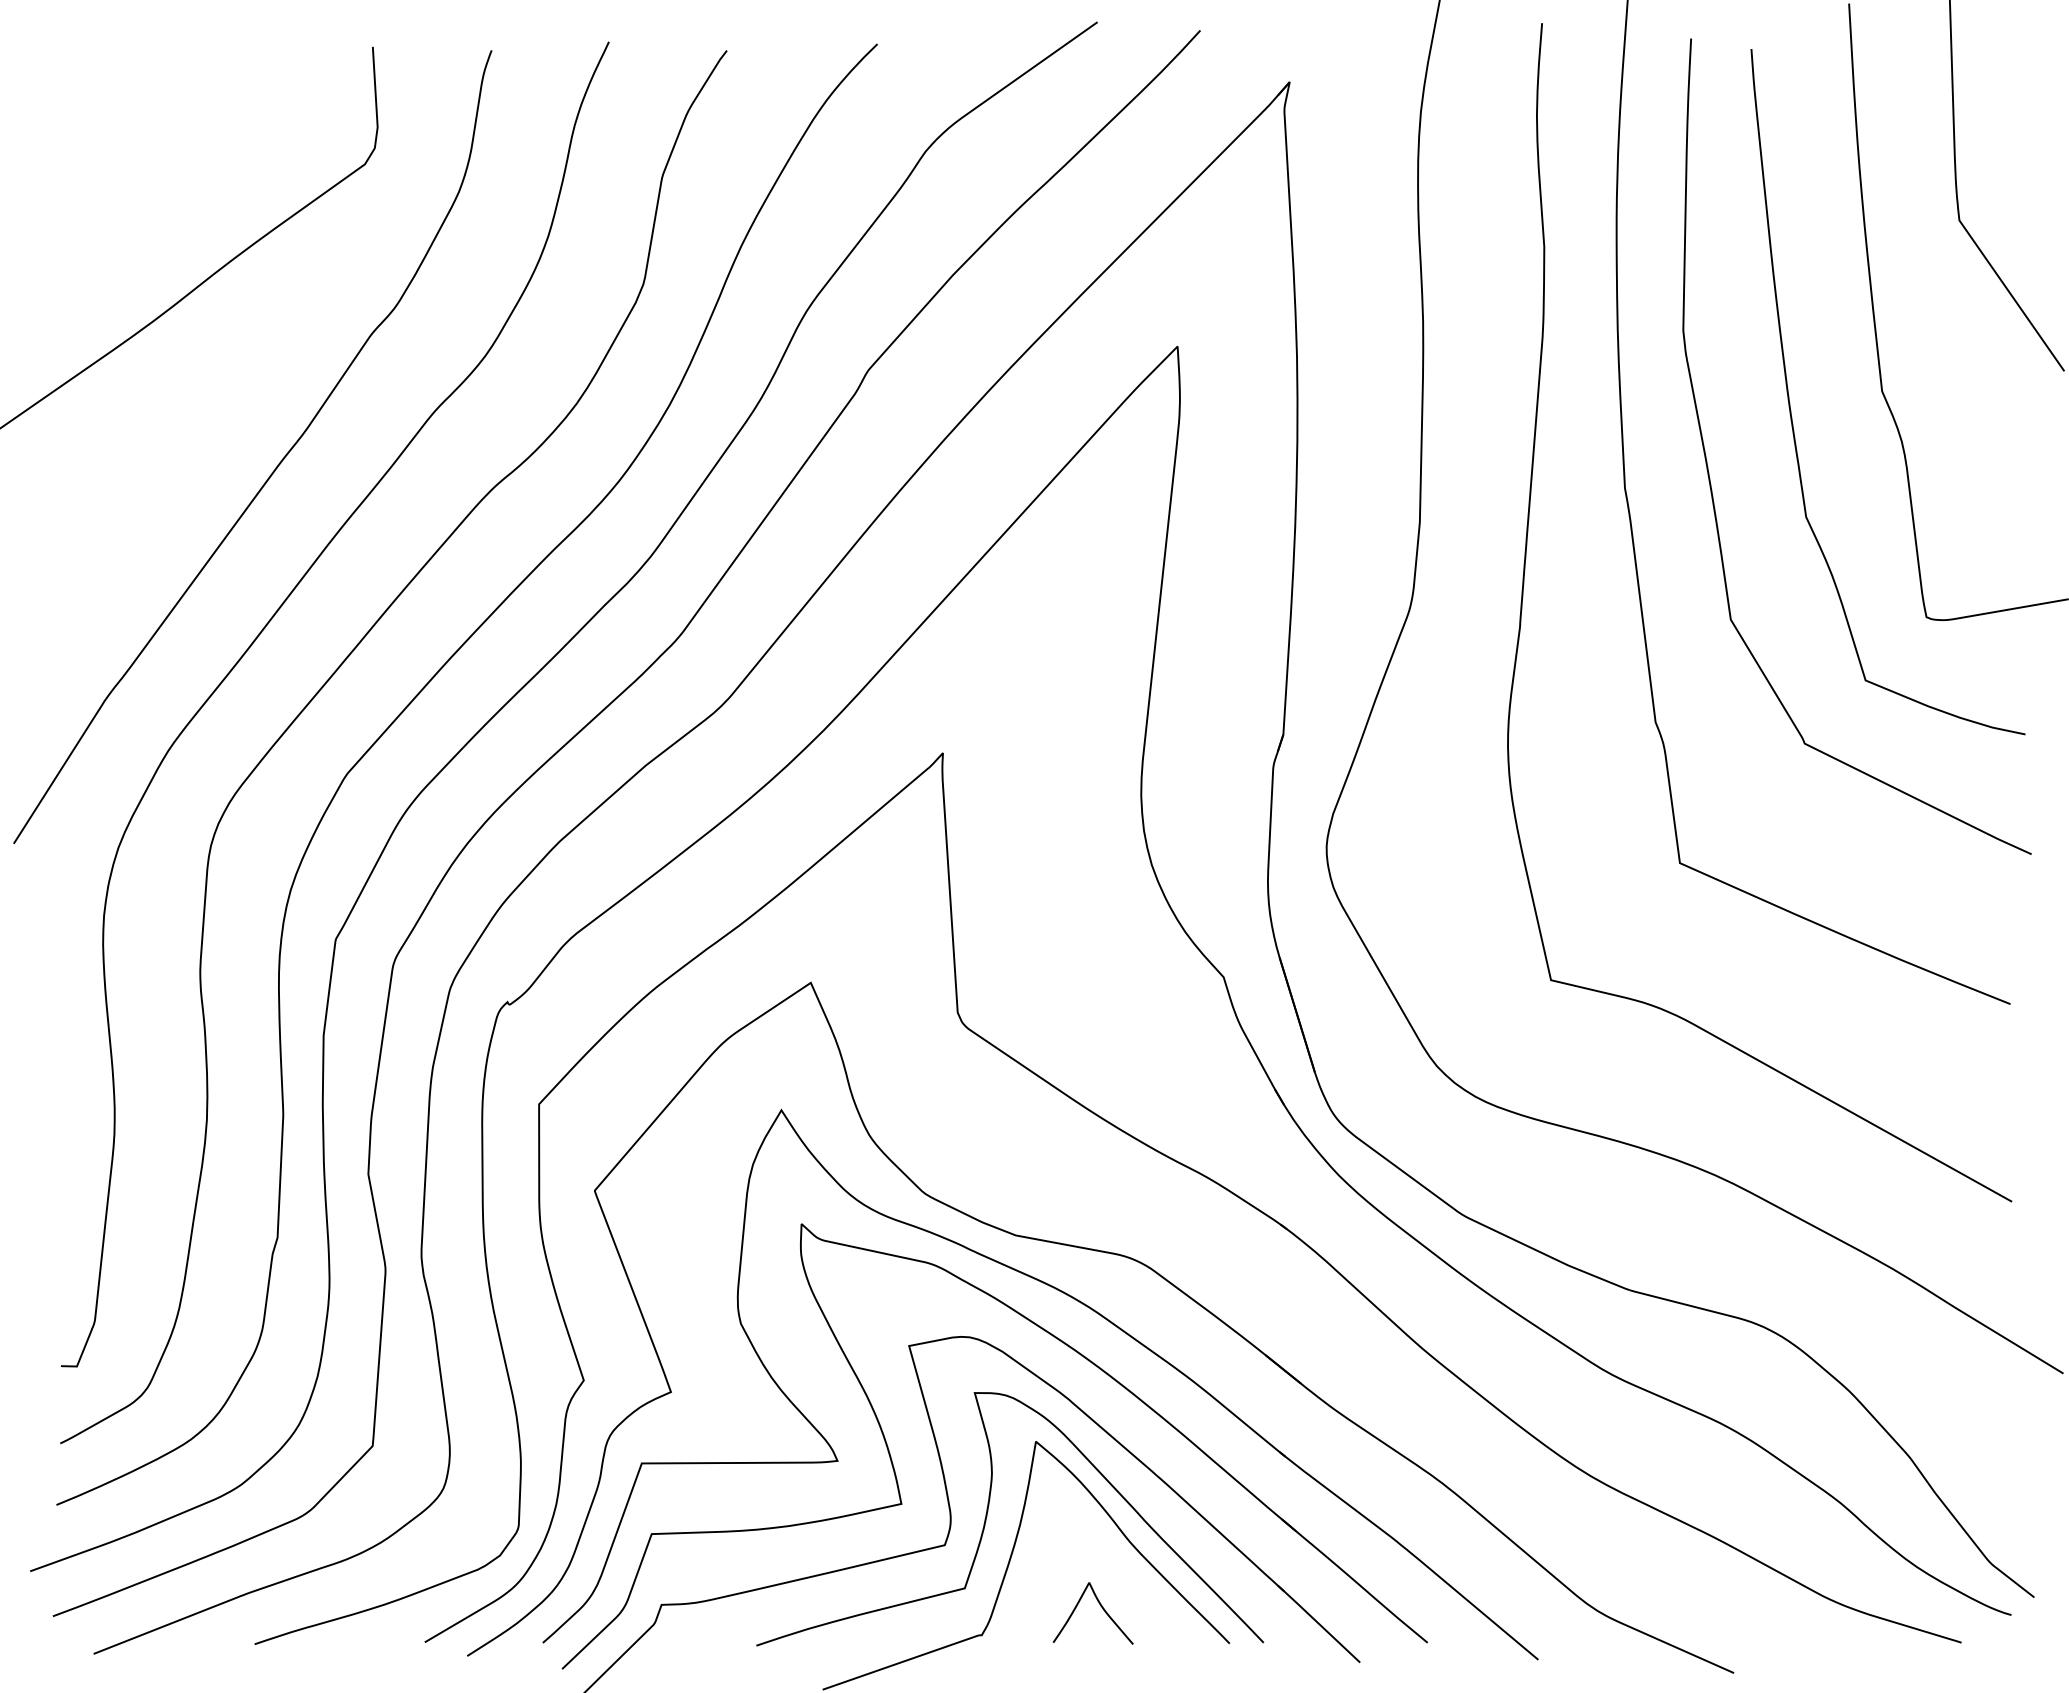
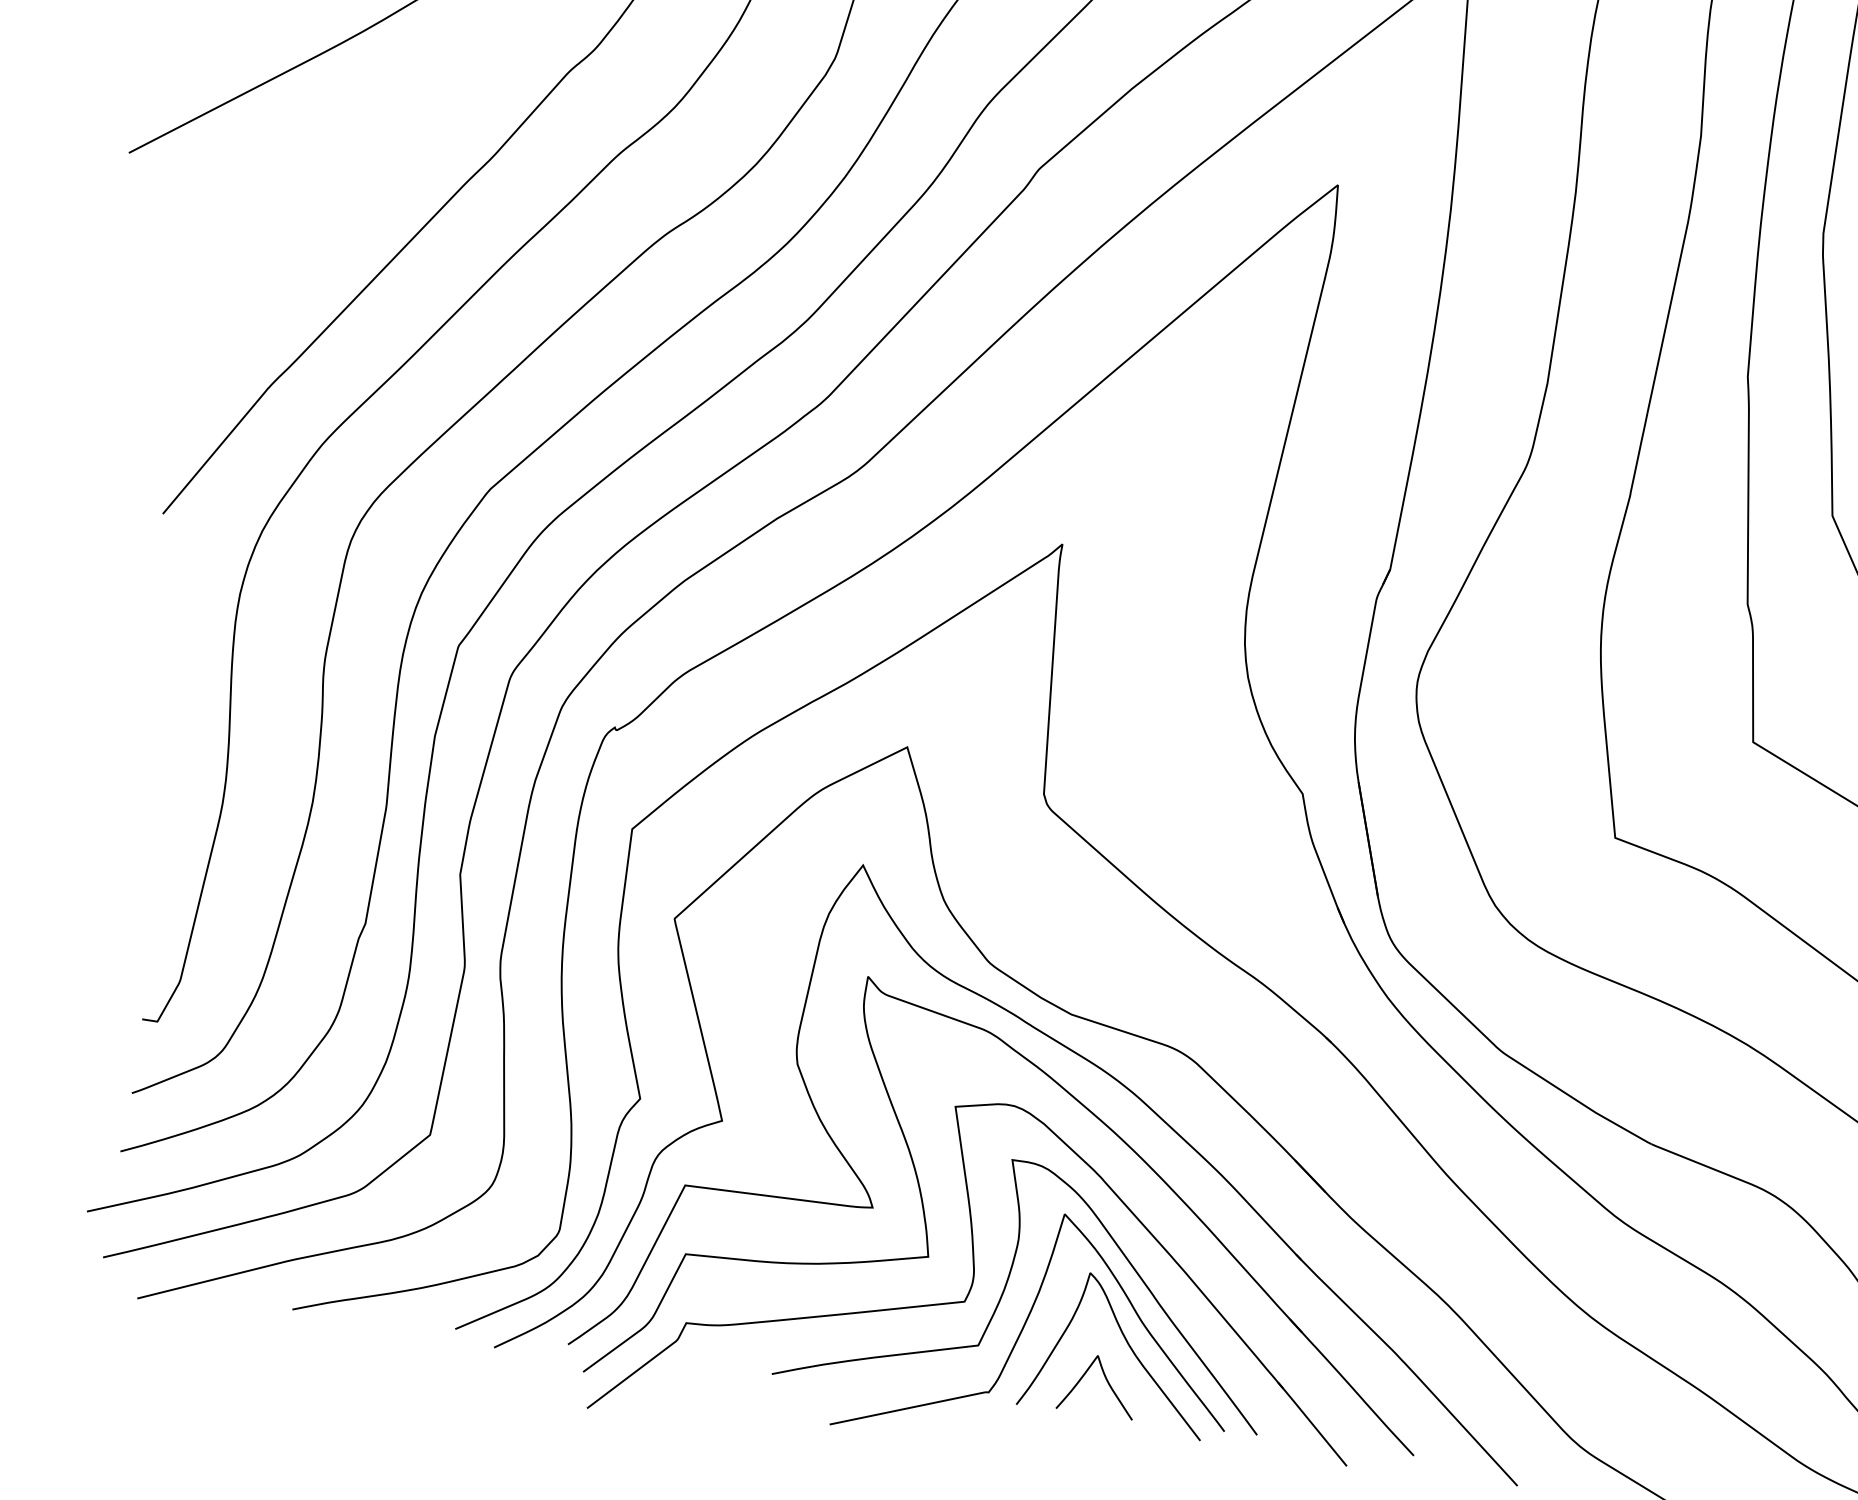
curve: (1118, 1567) -> (1127, 1344), added

